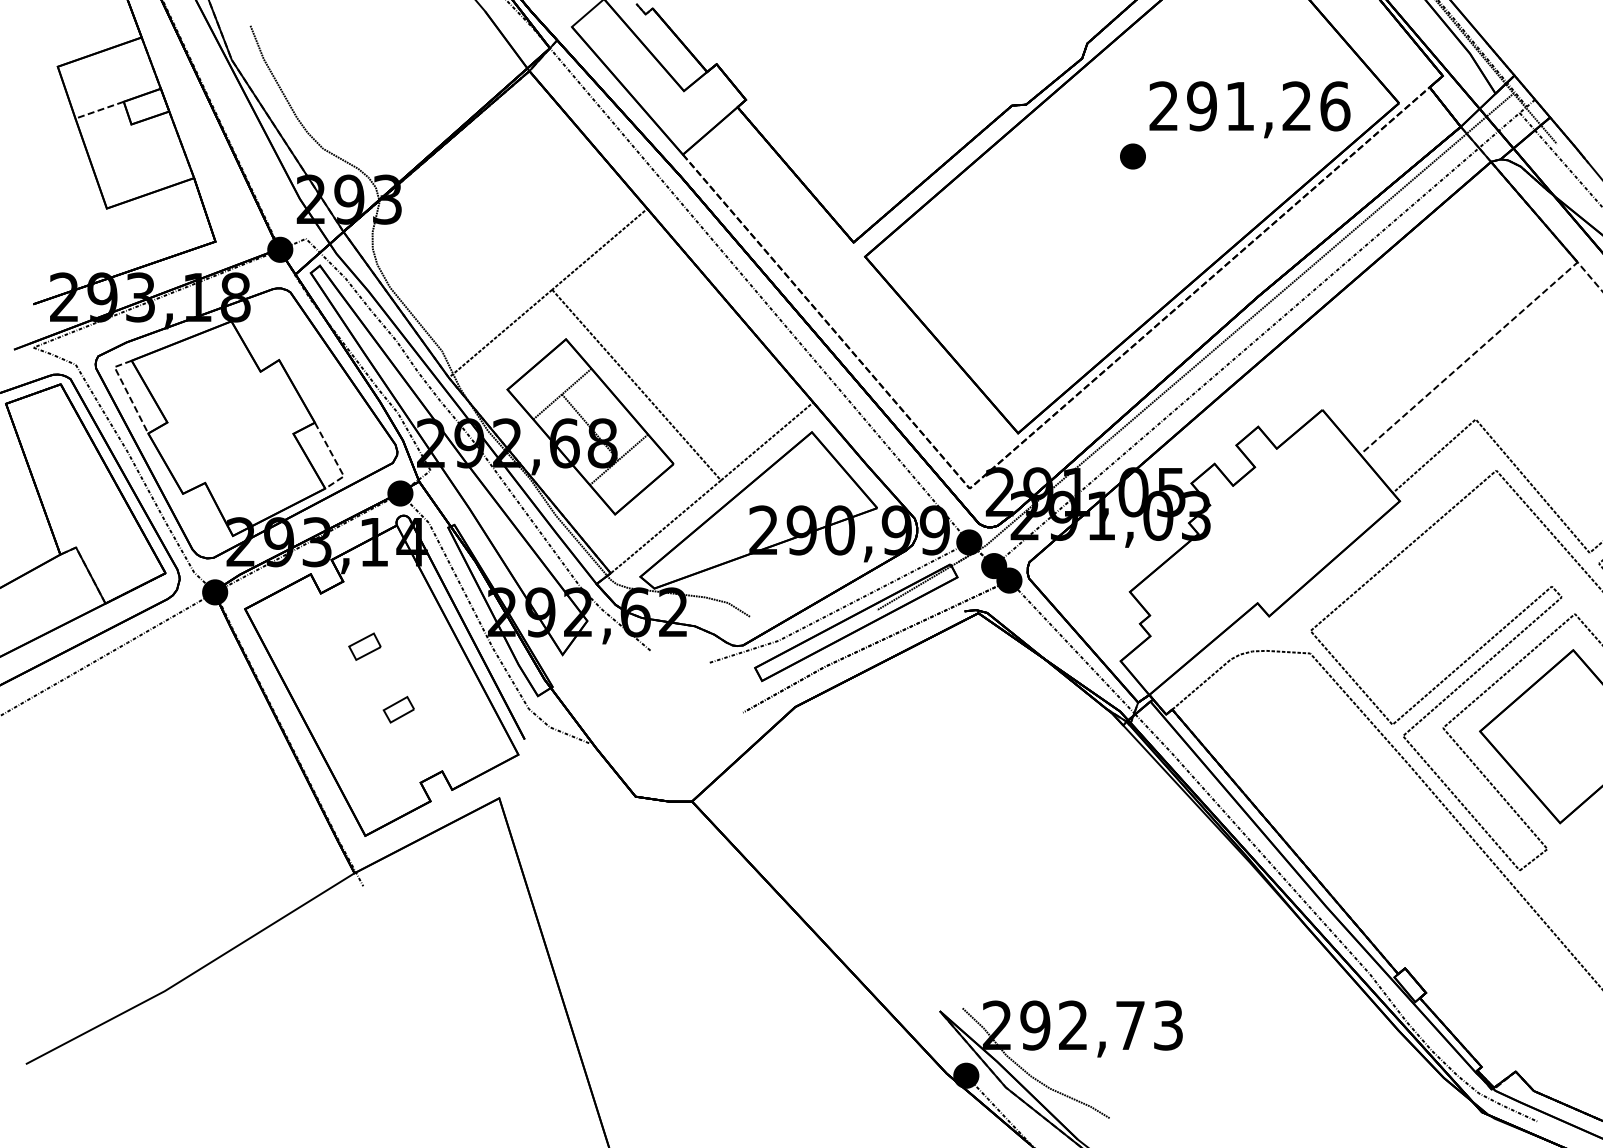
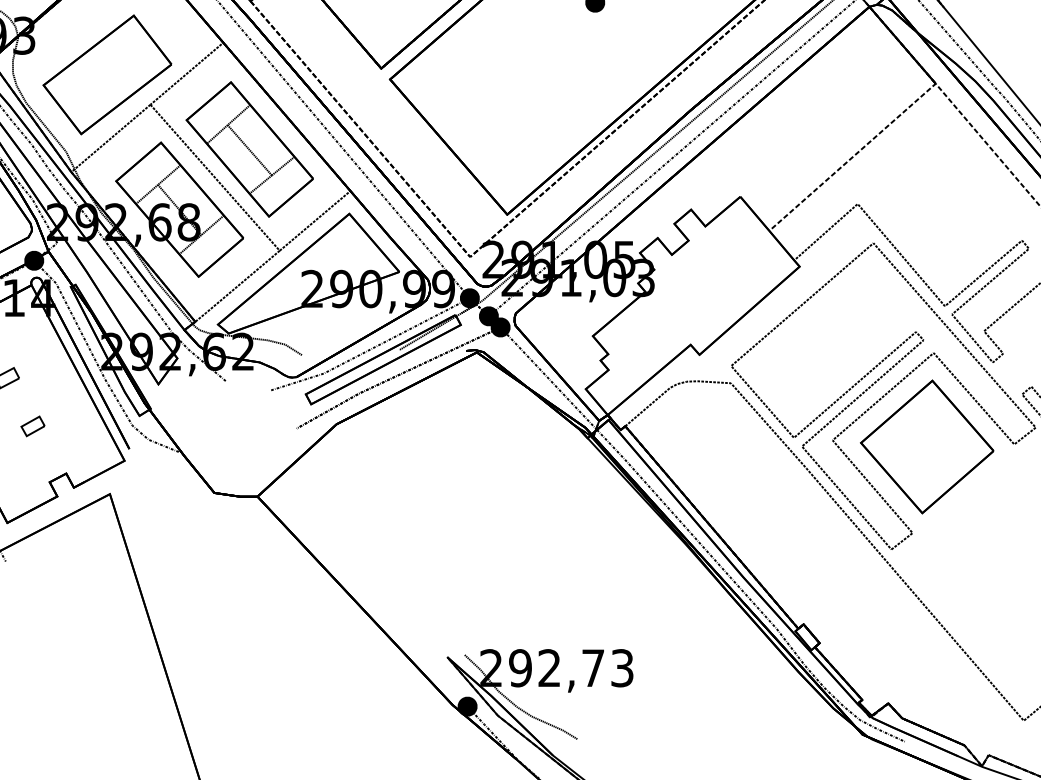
part: (495, 250) -> (107, 74), added
part: (681, 347) -> (249, 148), added

